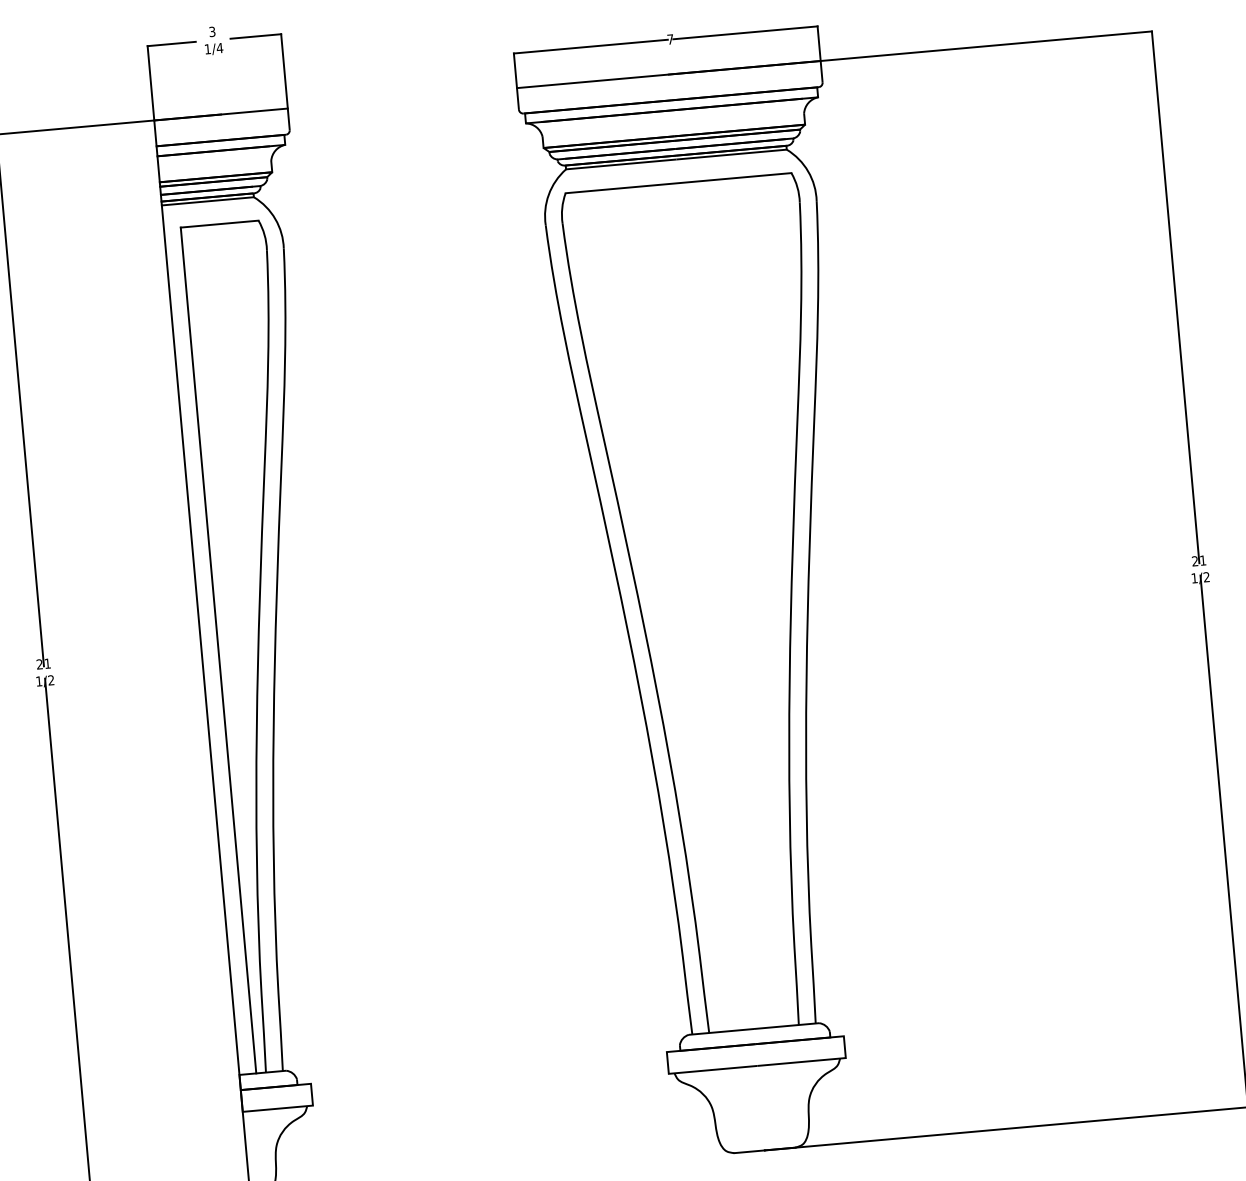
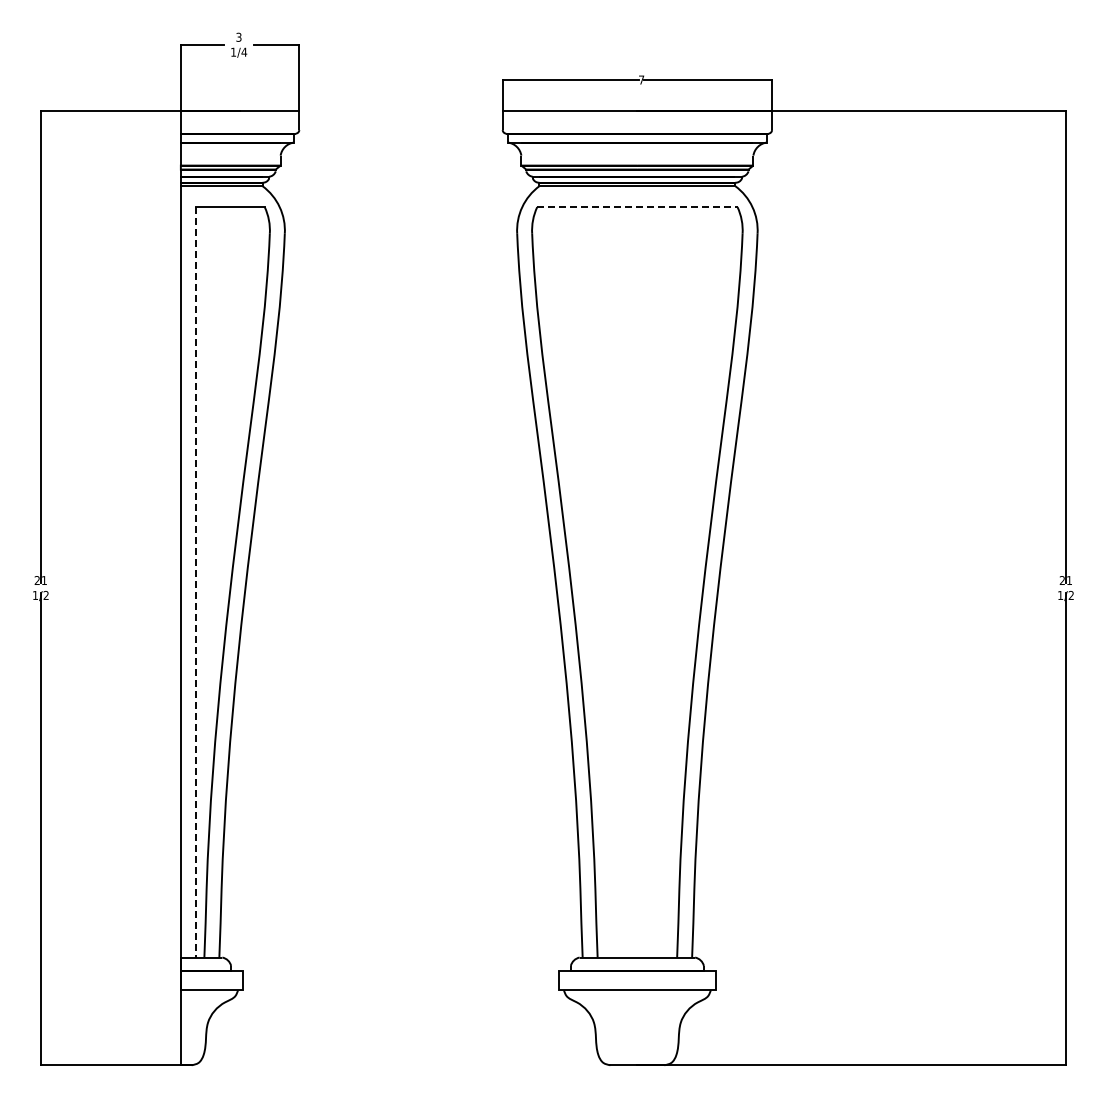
line: (678, 183) -> (637, 207), solid -> dashed
line: (218, 650) -> (195, 582), solid -> dashed

